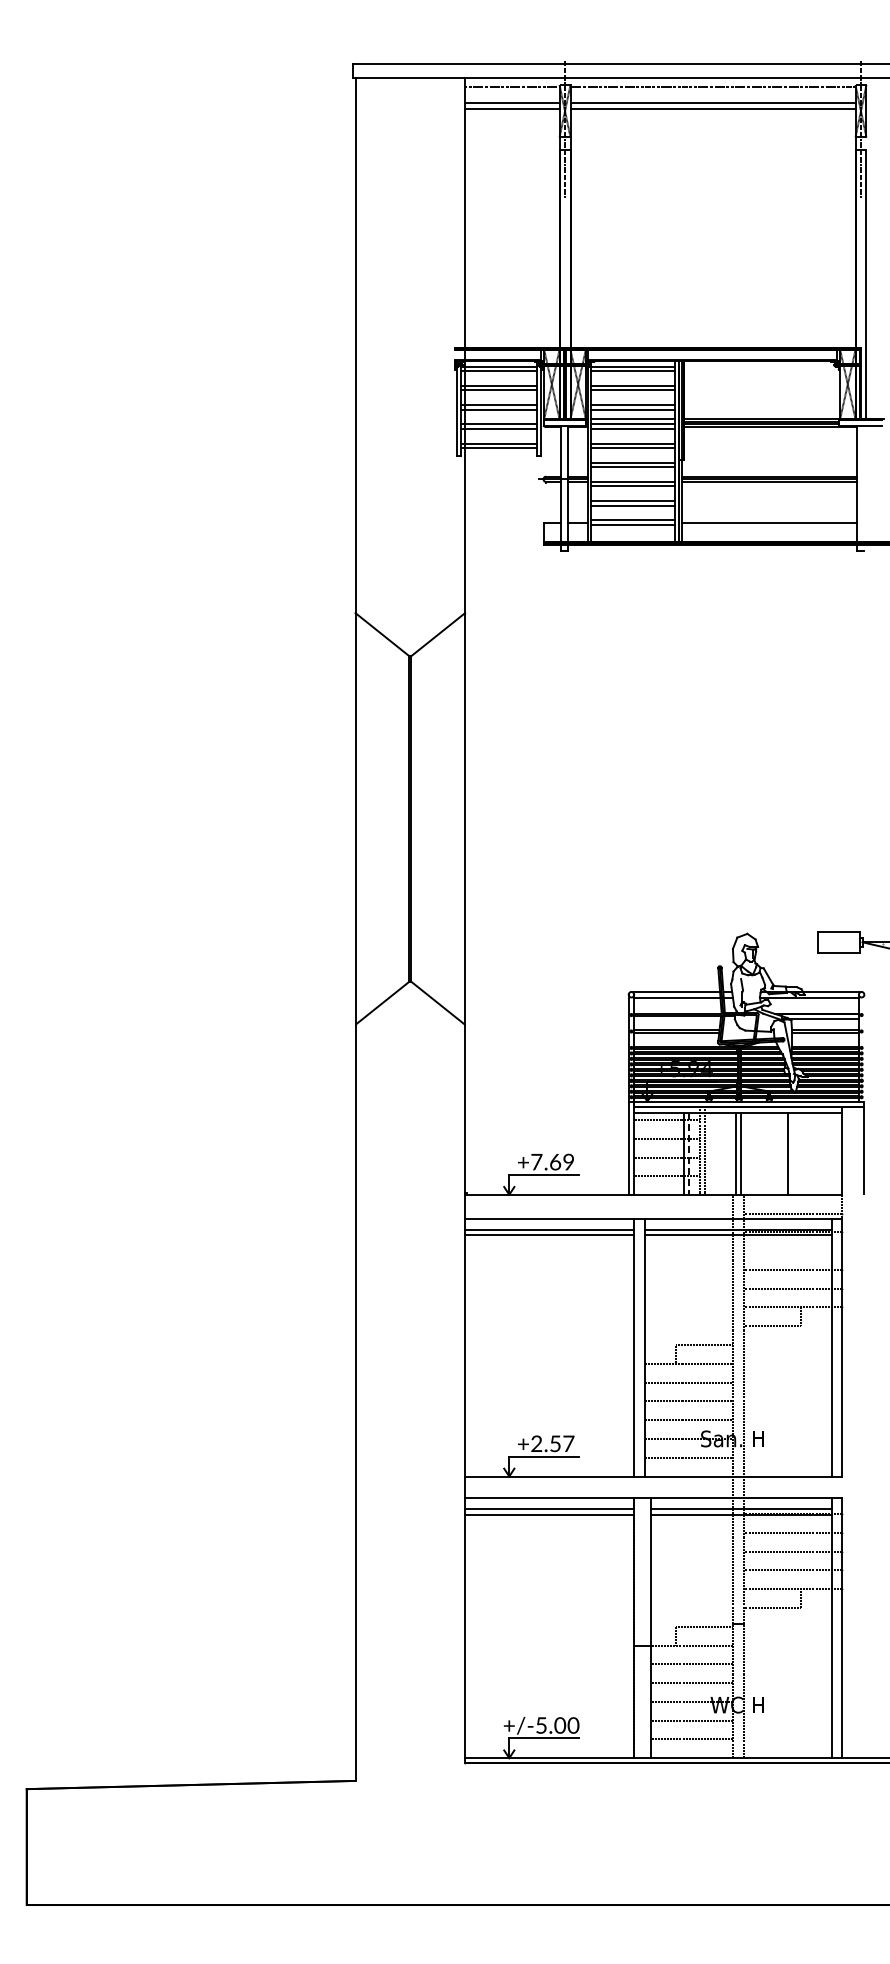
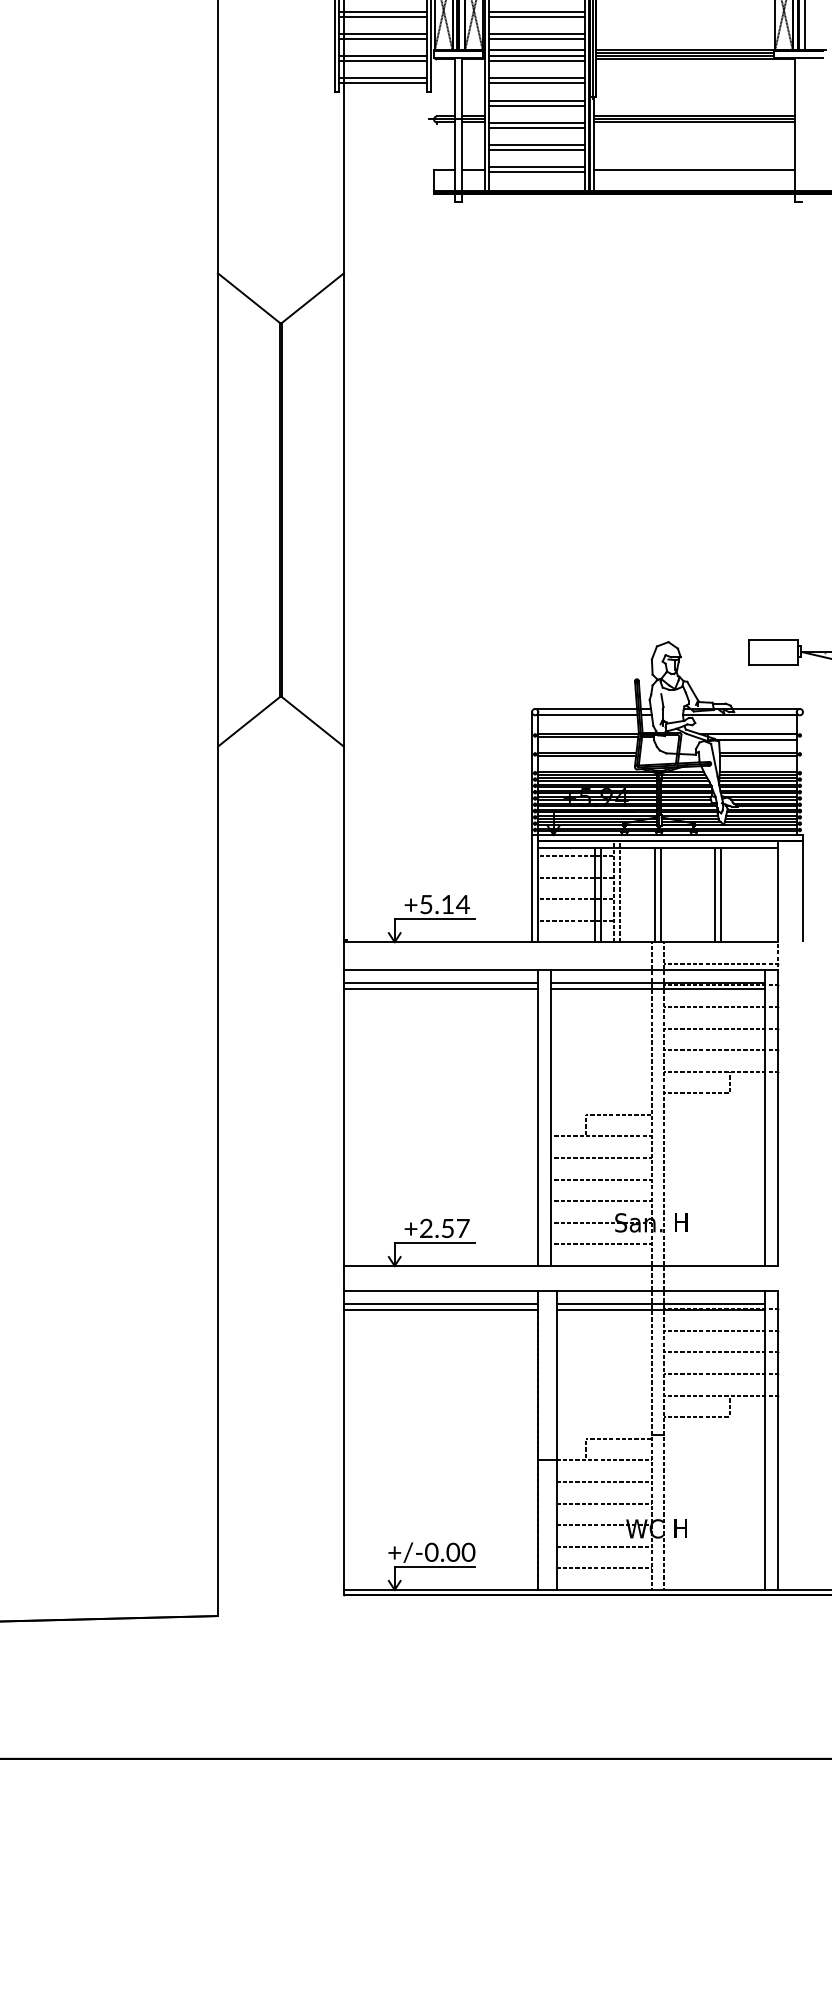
line: (793, 1153) -> (721, 894), added
line: (689, 1154) -> (601, 895), dashed -> solid
text: (552, 1161) -> (444, 903), +7.69 -> +5.14
line: (792, 1251) -> (720, 1007), added
text: (541, 1725) -> (431, 1552), +/-5.00 -> +/-0.00

